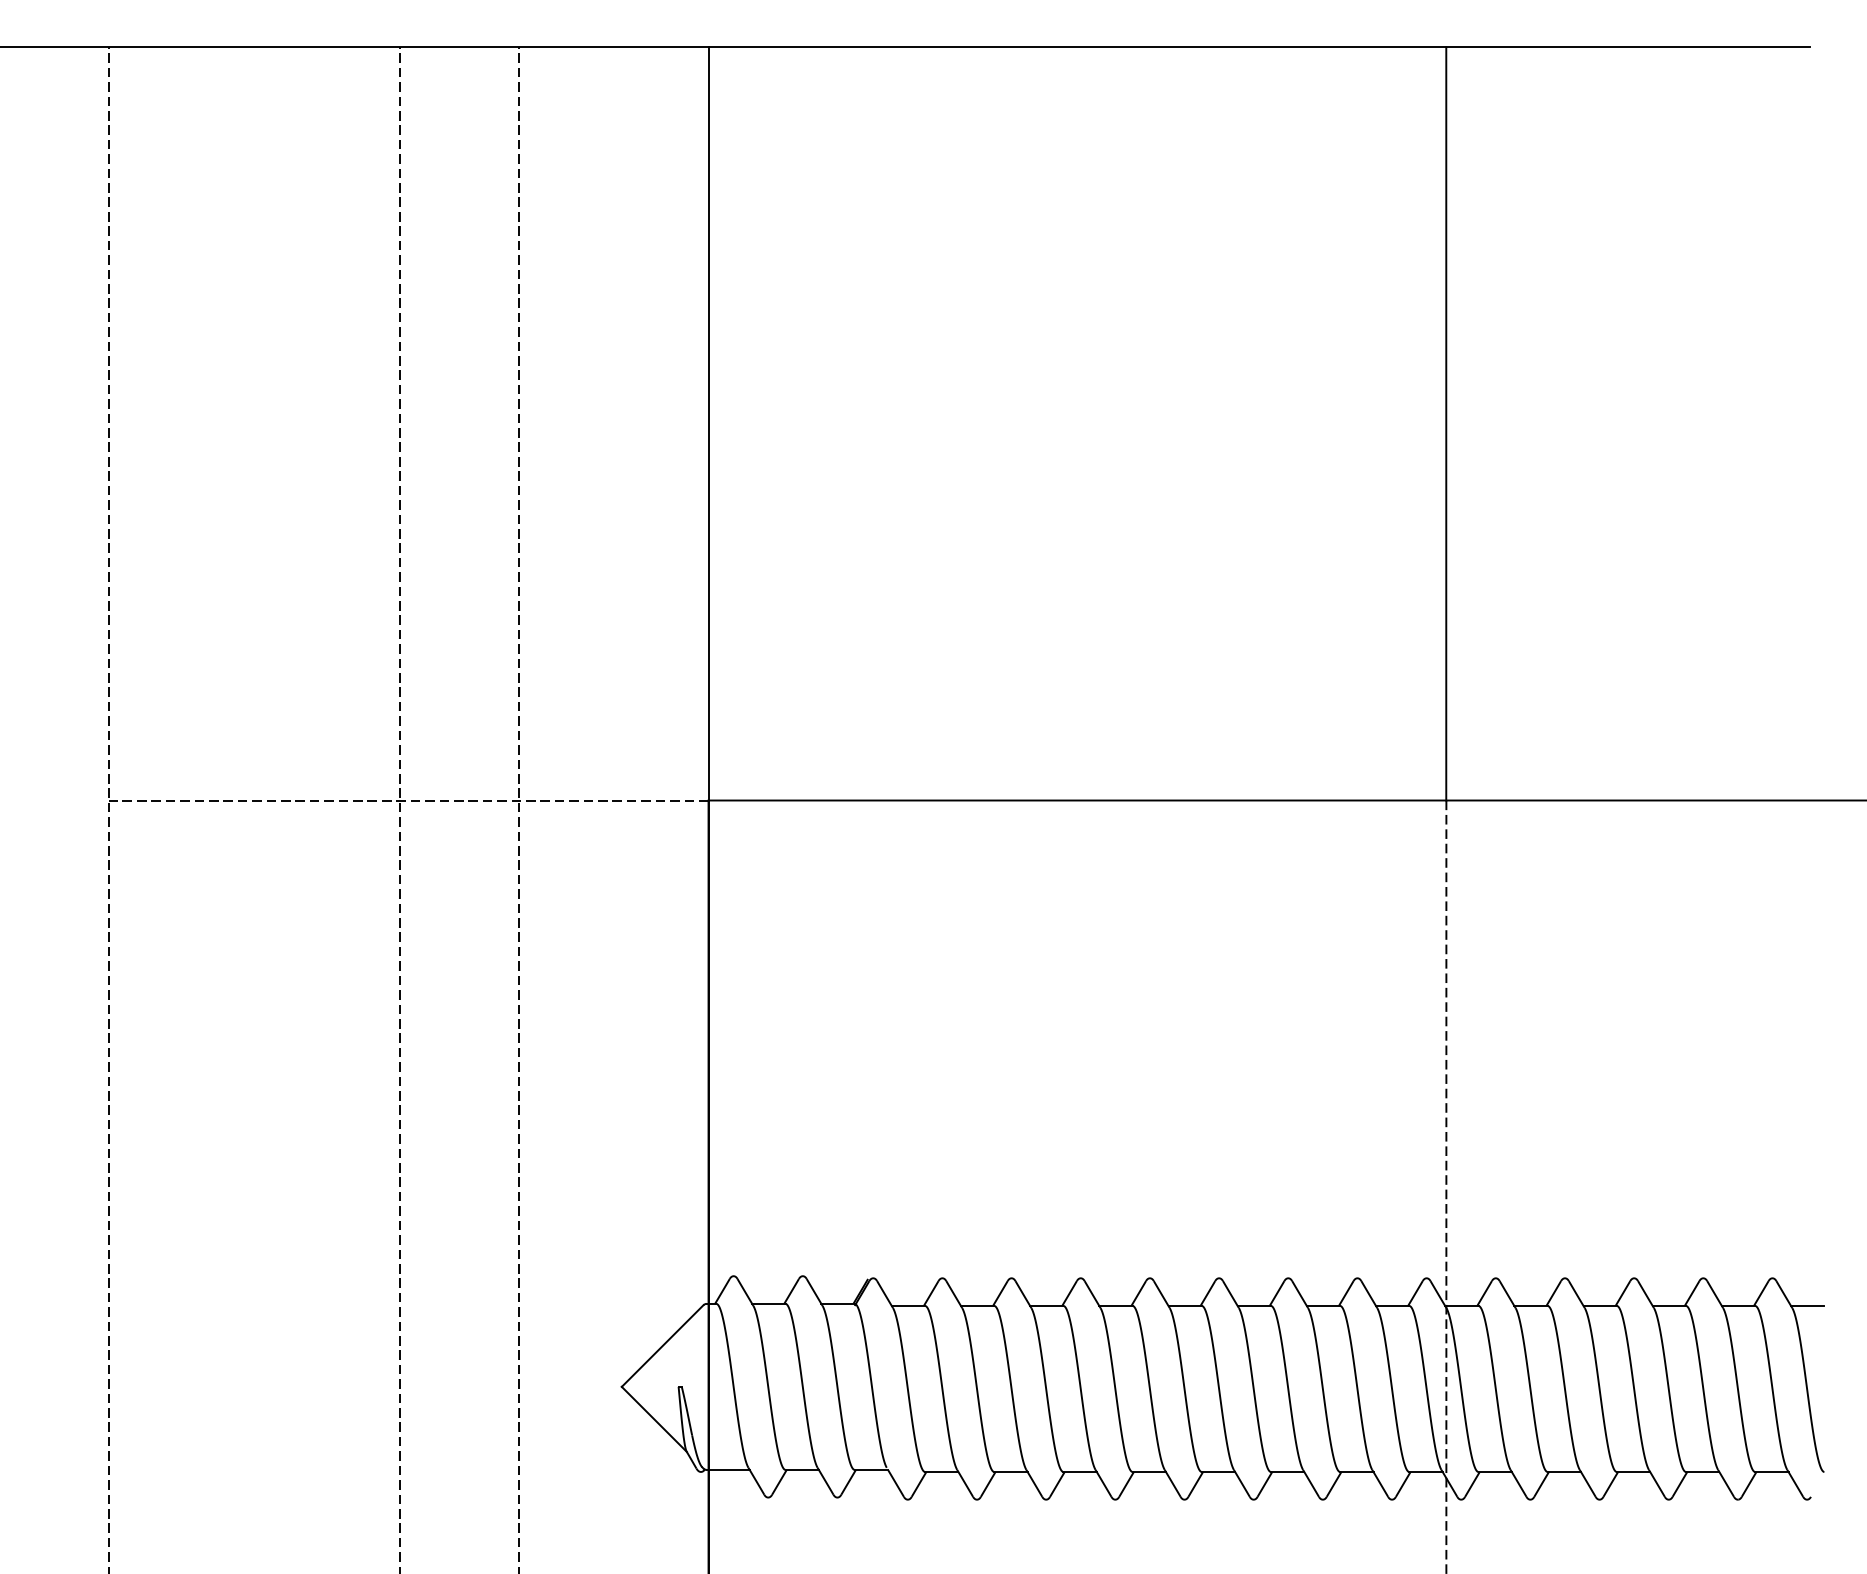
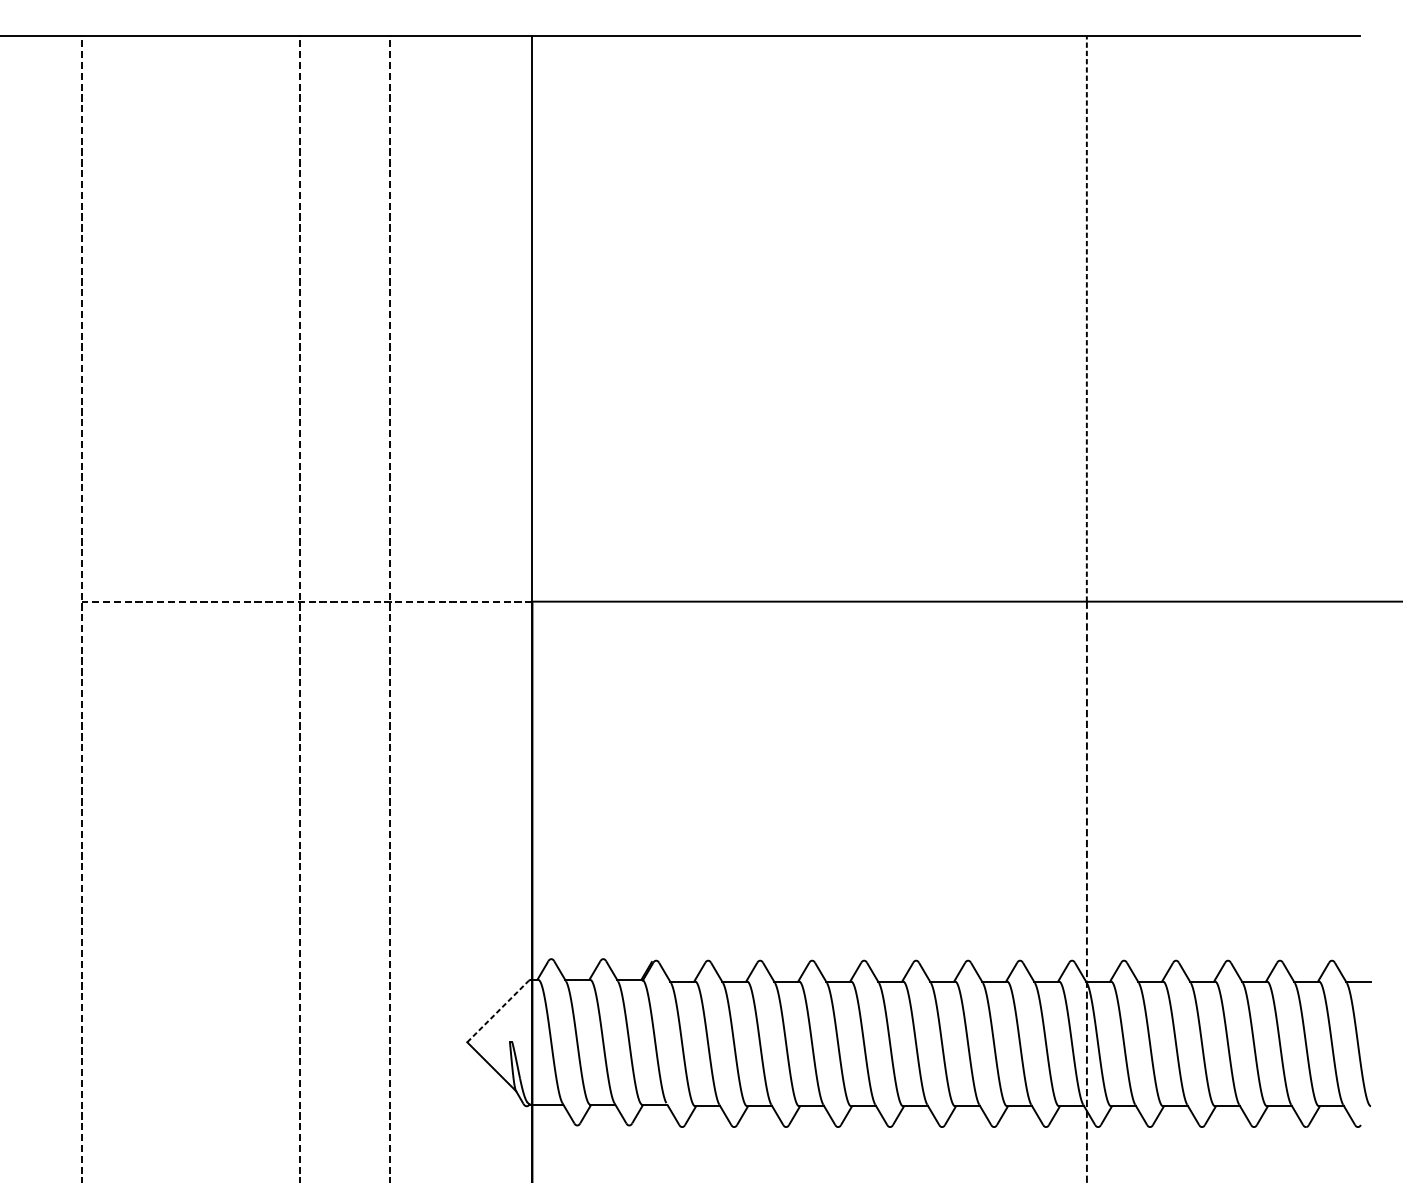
line: (1446, 423) -> (1087, 318), solid -> dashed
line: (662, 1346) -> (497, 1011), solid -> dashed

